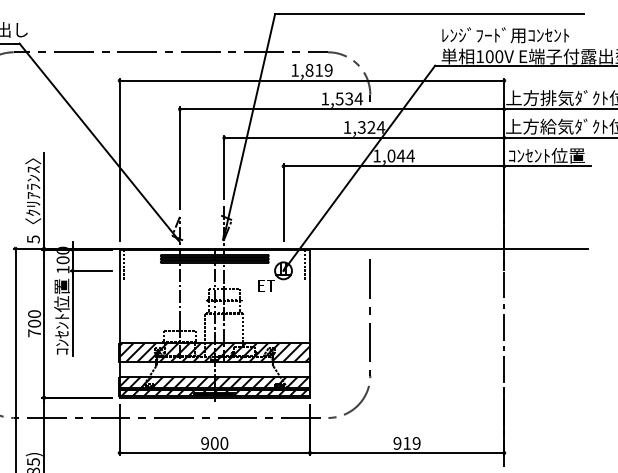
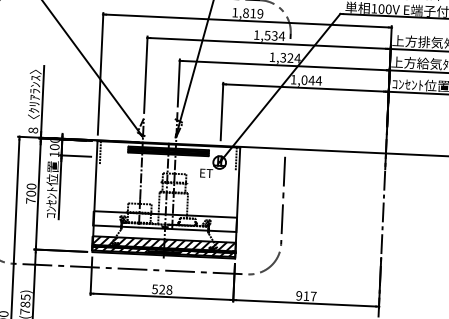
text: (33, 239) -> (33, 130), 5 -> 8
hatch: (213, 352) -> (164, 221), removed
text: (214, 443) -> (162, 289), 900 -> 528
text: (416, 443) -> (313, 296), 919 -> 917

